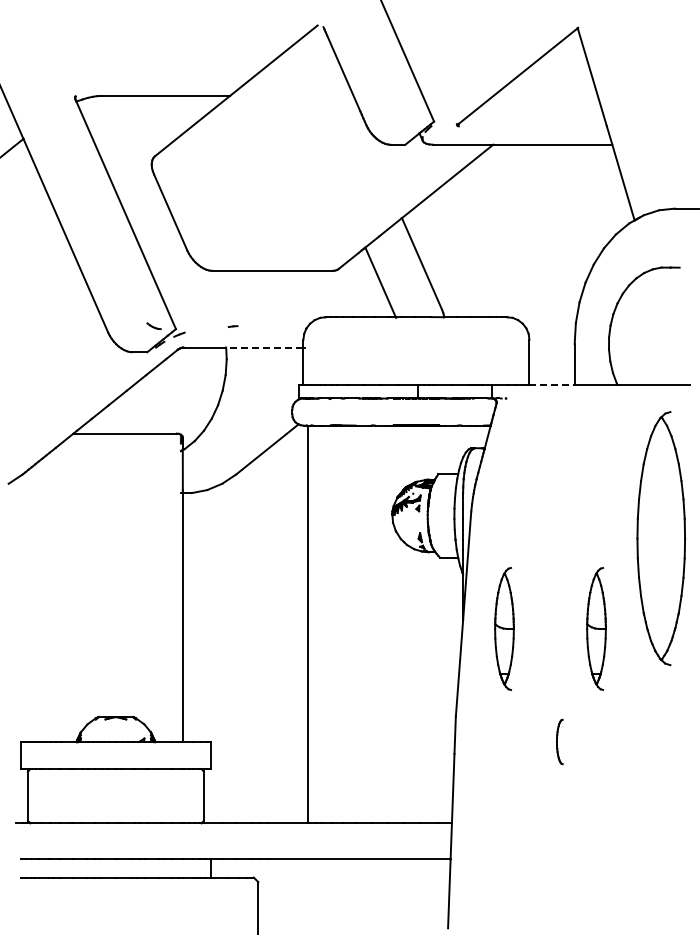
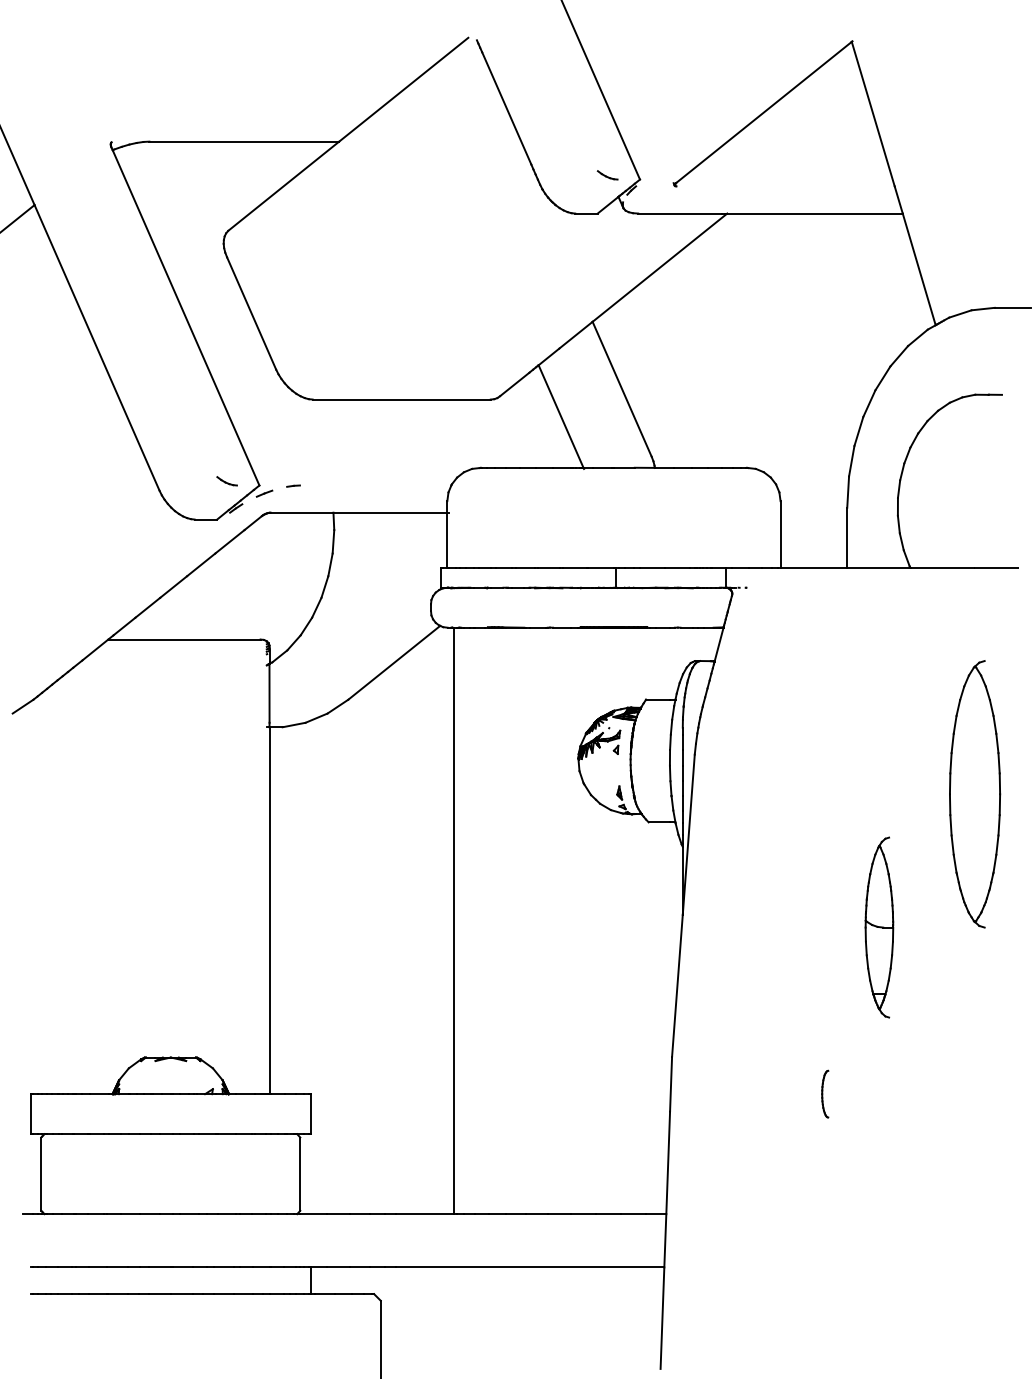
part: (411, 118) -> (606, 174), added
part: (232, 326) -> (292, 486), moved
line: (264, 347) -> (389, 512), dashed -> solid
line: (552, 384) -> (814, 567), dashed -> solid
part: (661, 538) -> (975, 794), size x0.71
part: (504, 628) -> (743, 926), removed
part: (559, 741) -> (824, 1093), size x0.71

